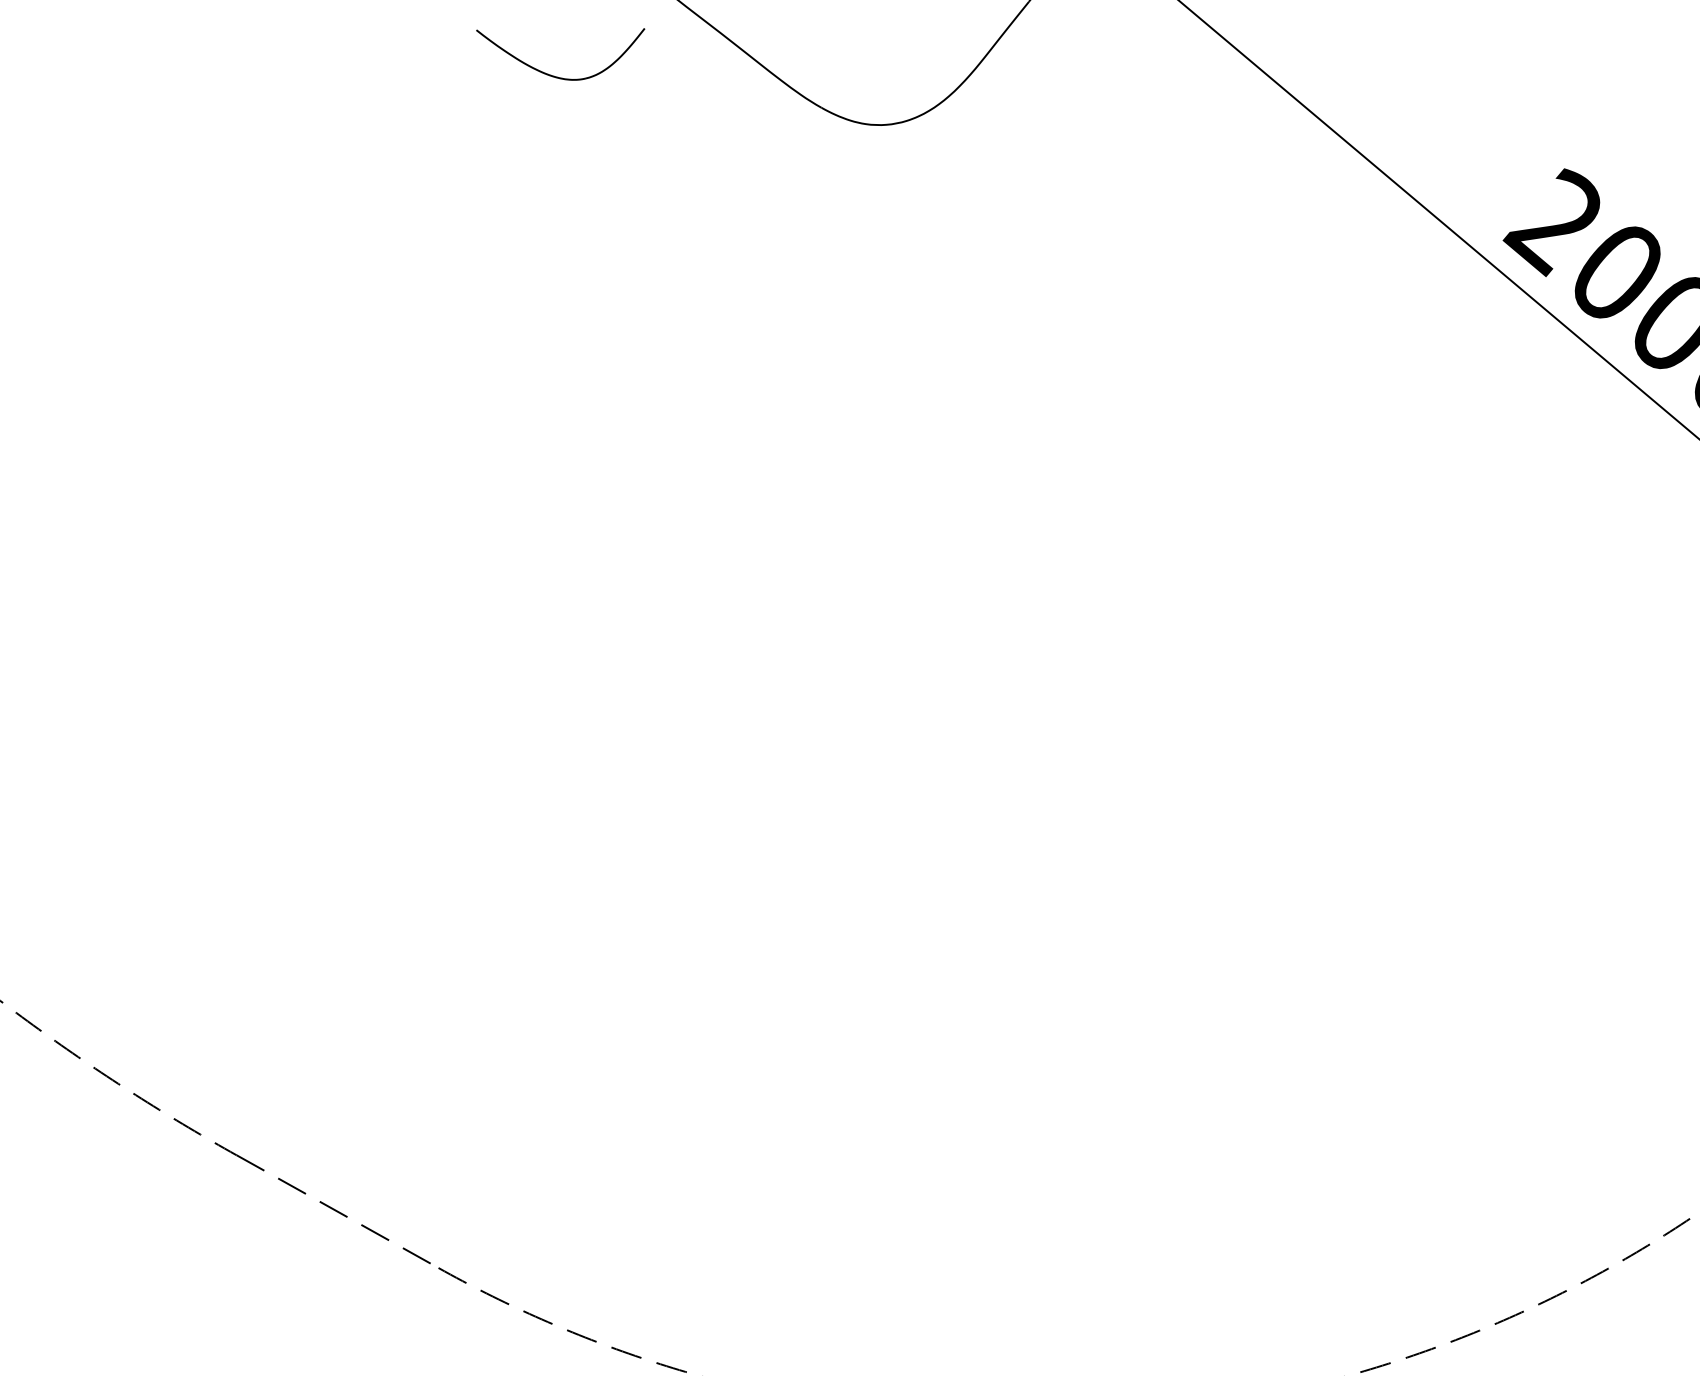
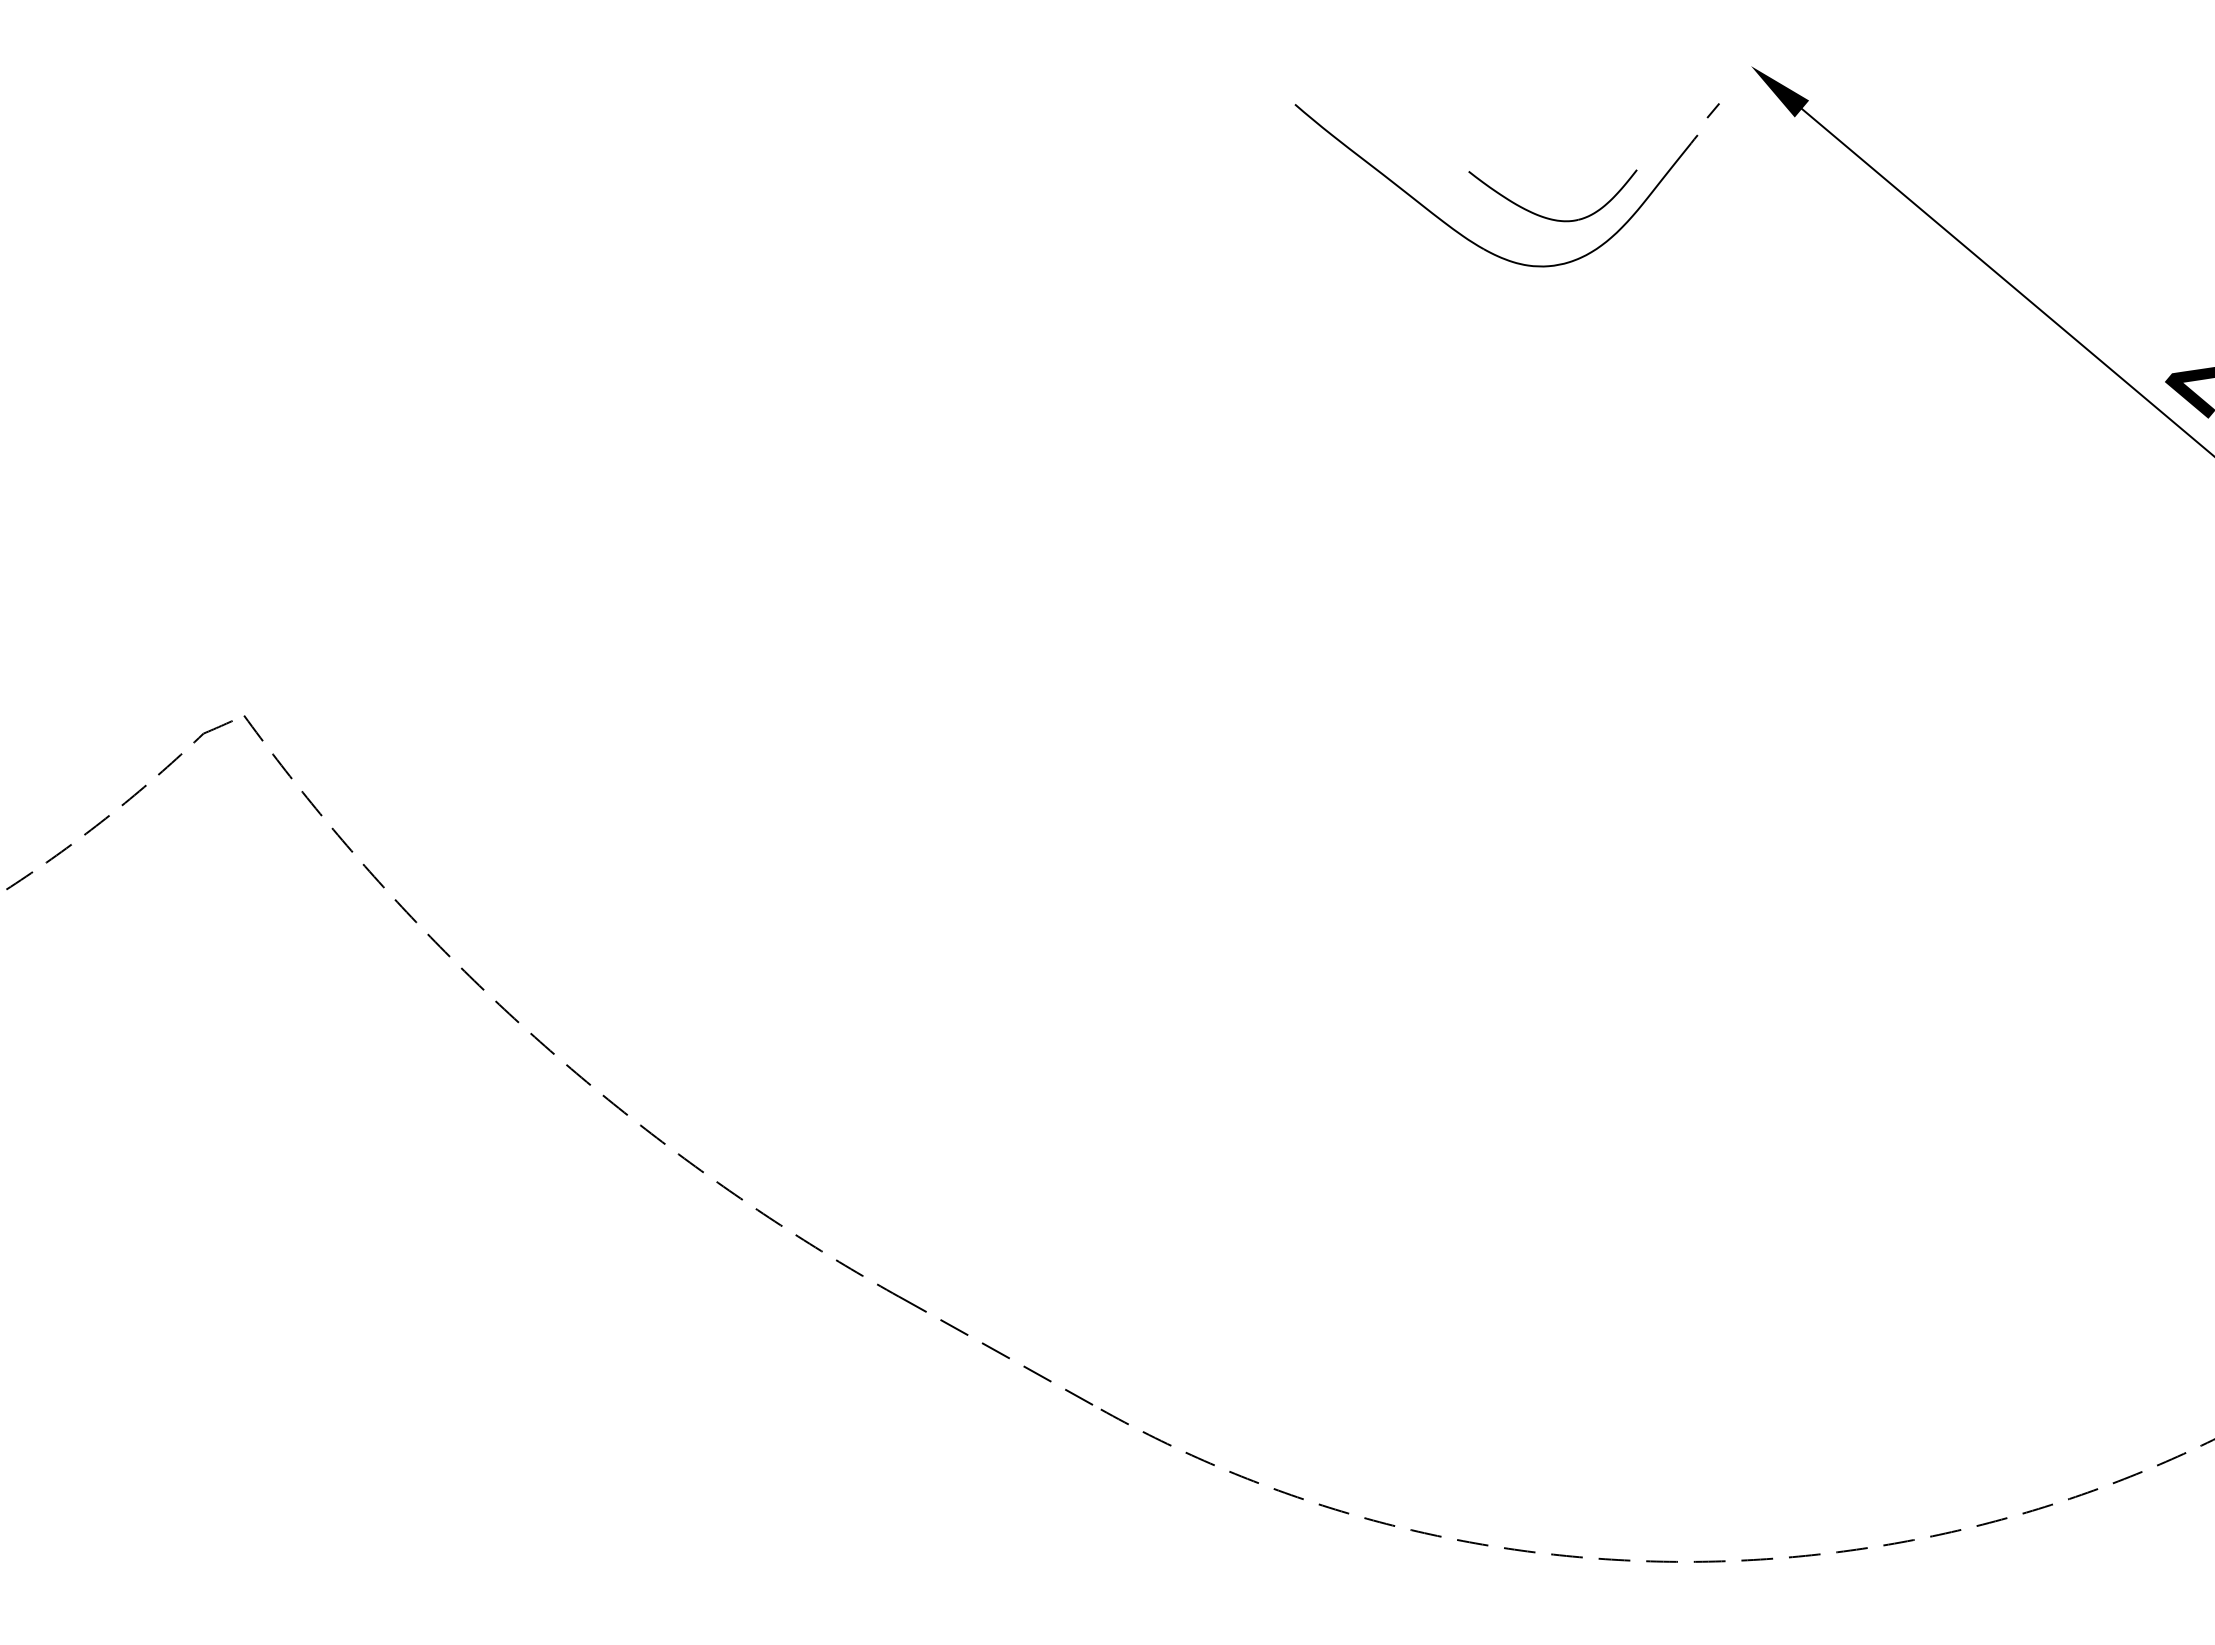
part: (553, 75) -> (1545, 216), moved

